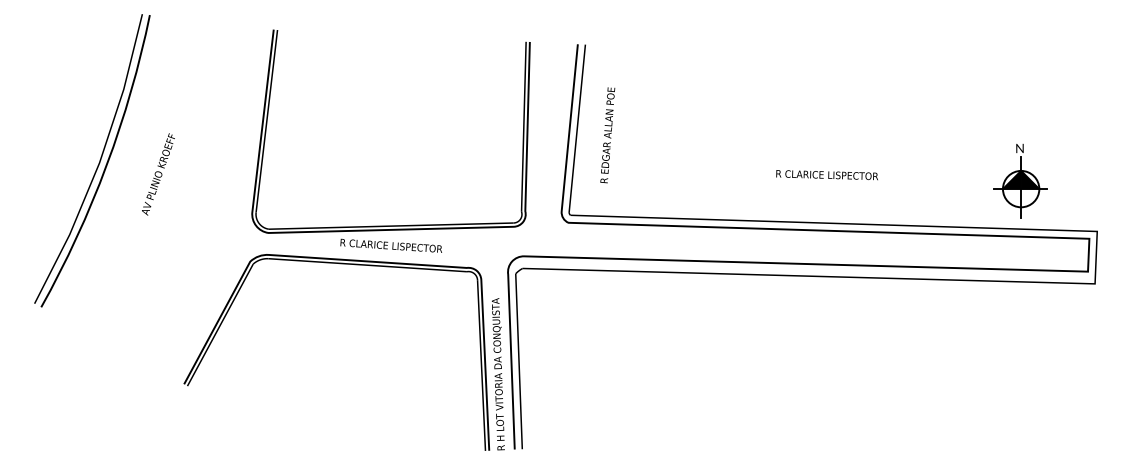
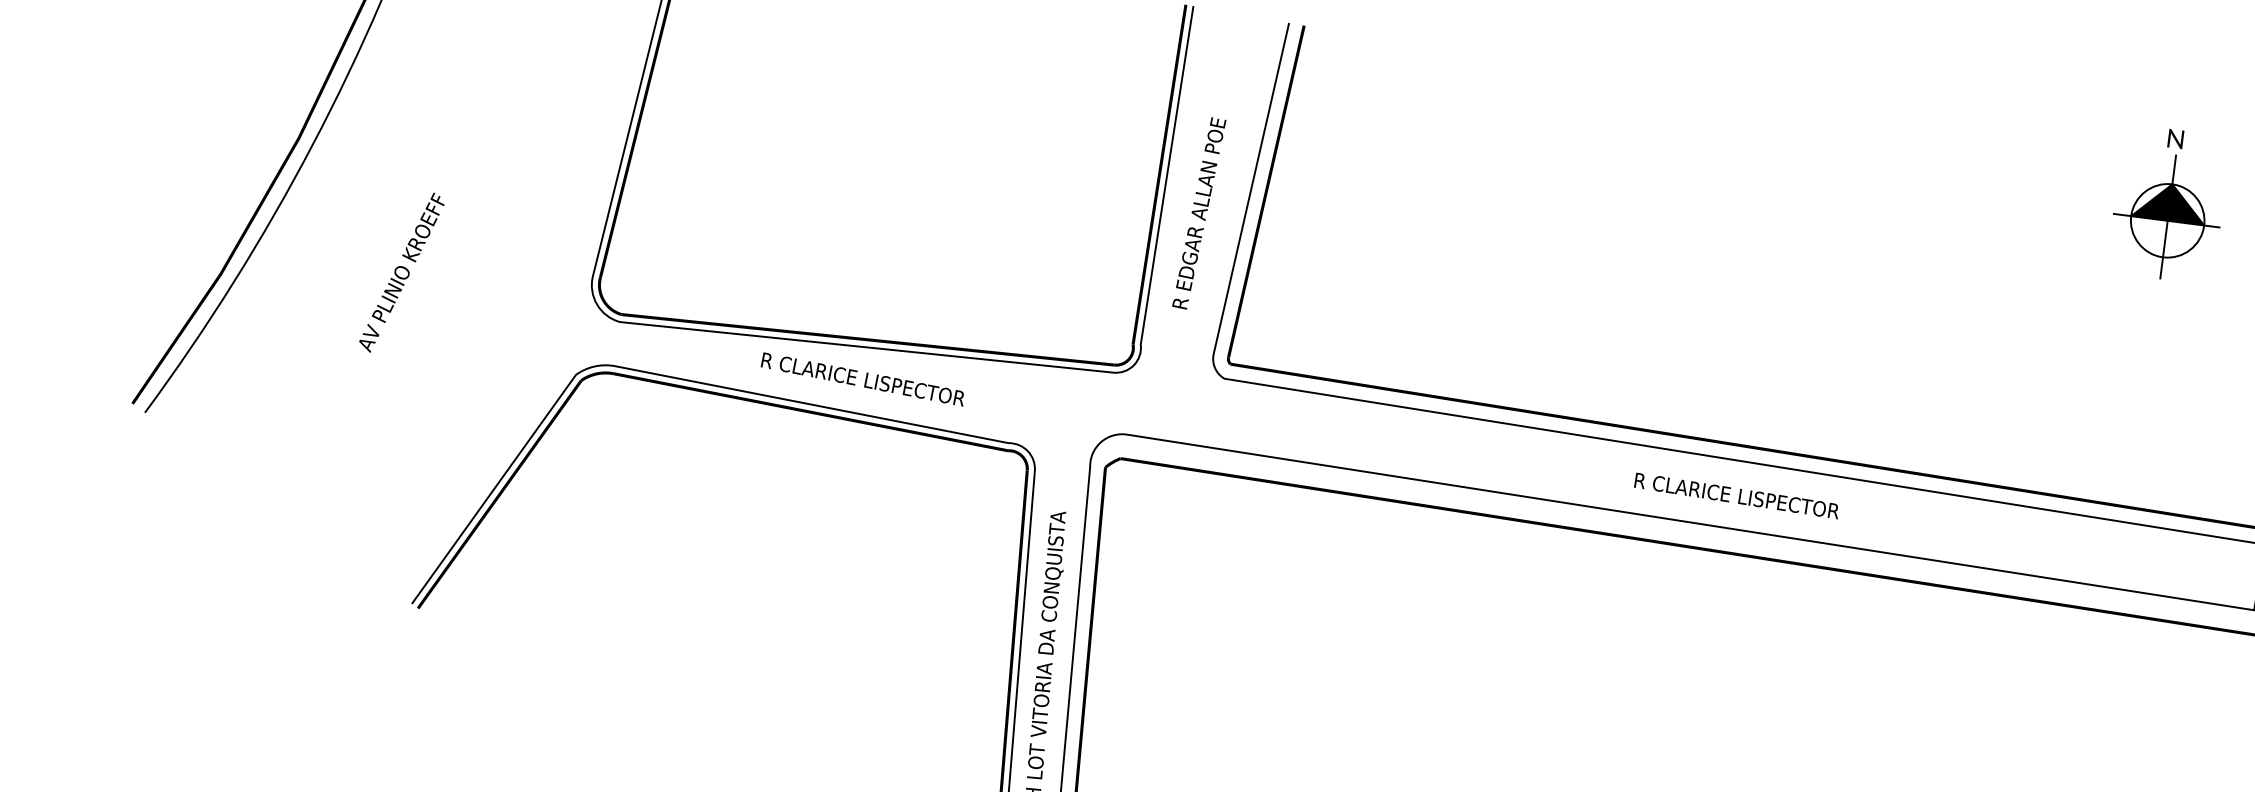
text: (607, 135) -> (1198, 213), moved
text: (158, 174) -> (401, 272), moved
text: (826, 175) -> (1735, 496), moved
part: (1020, 181) -> (2168, 205), moved

